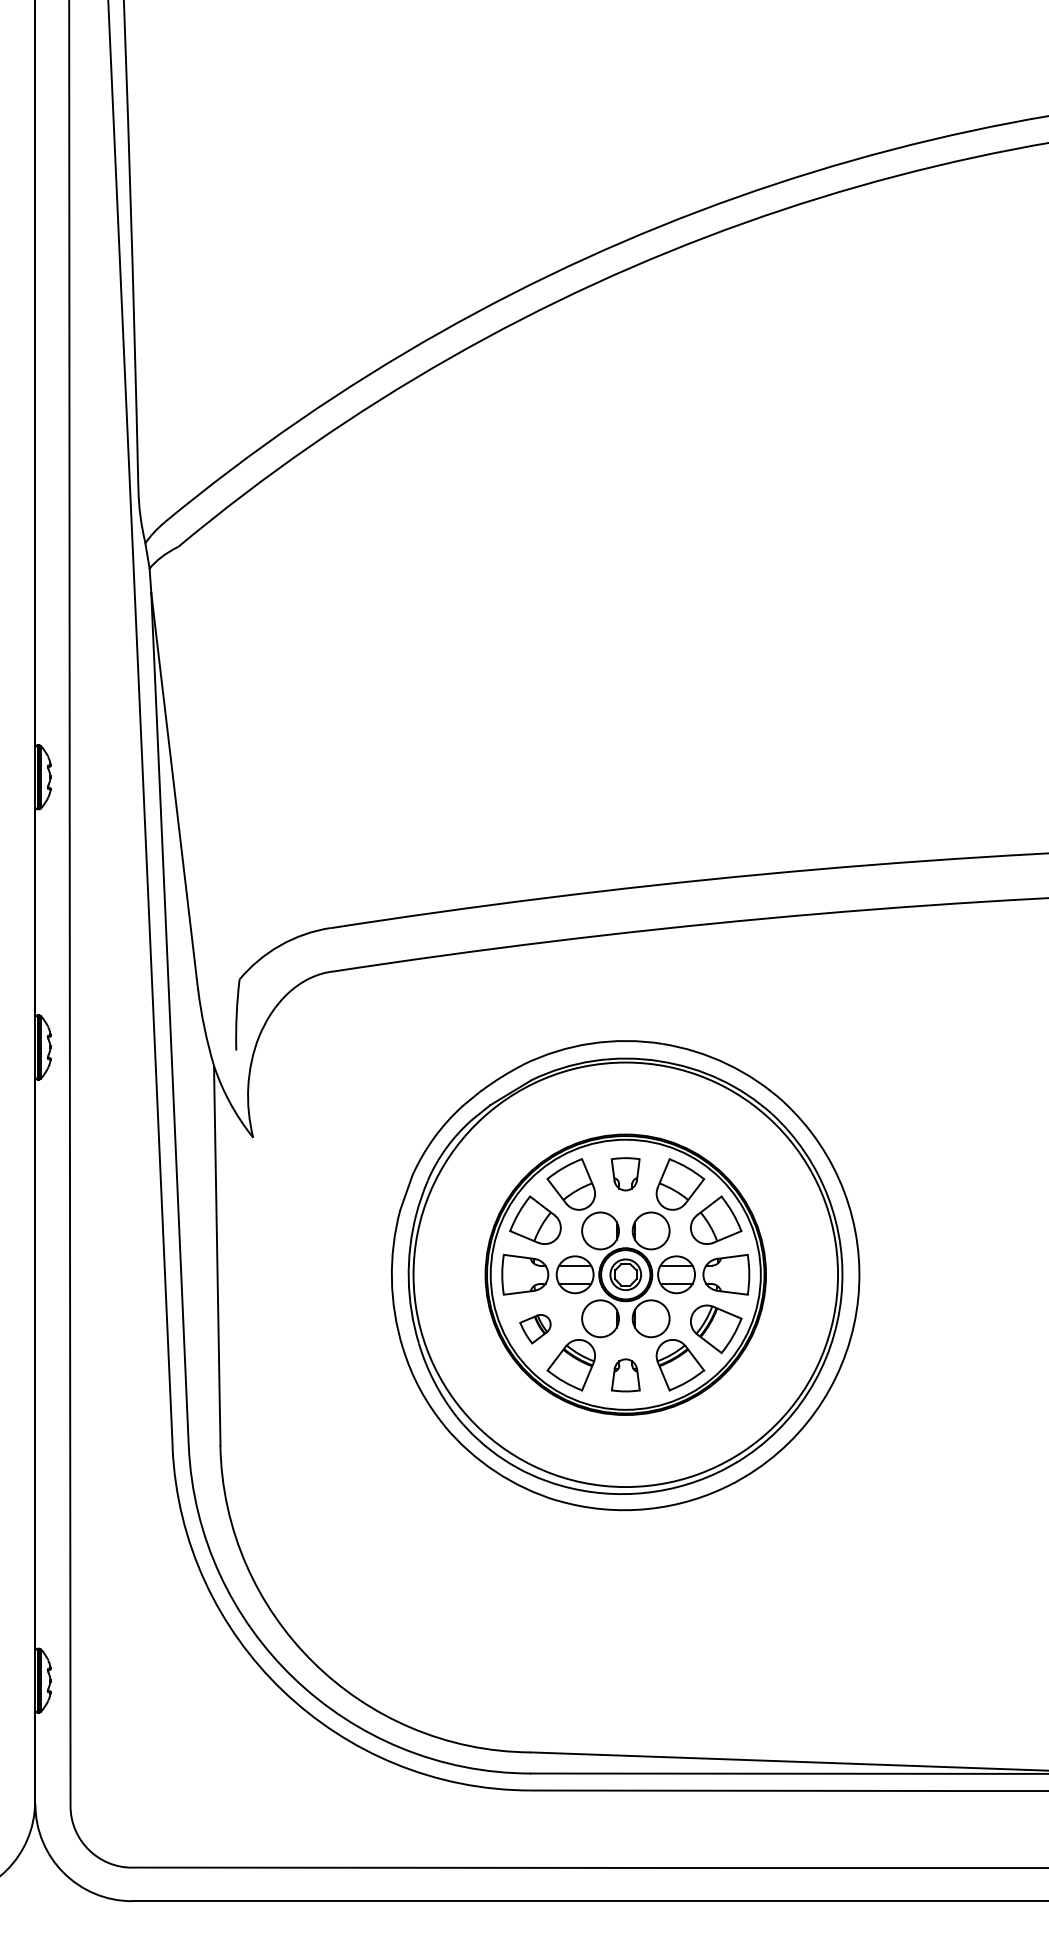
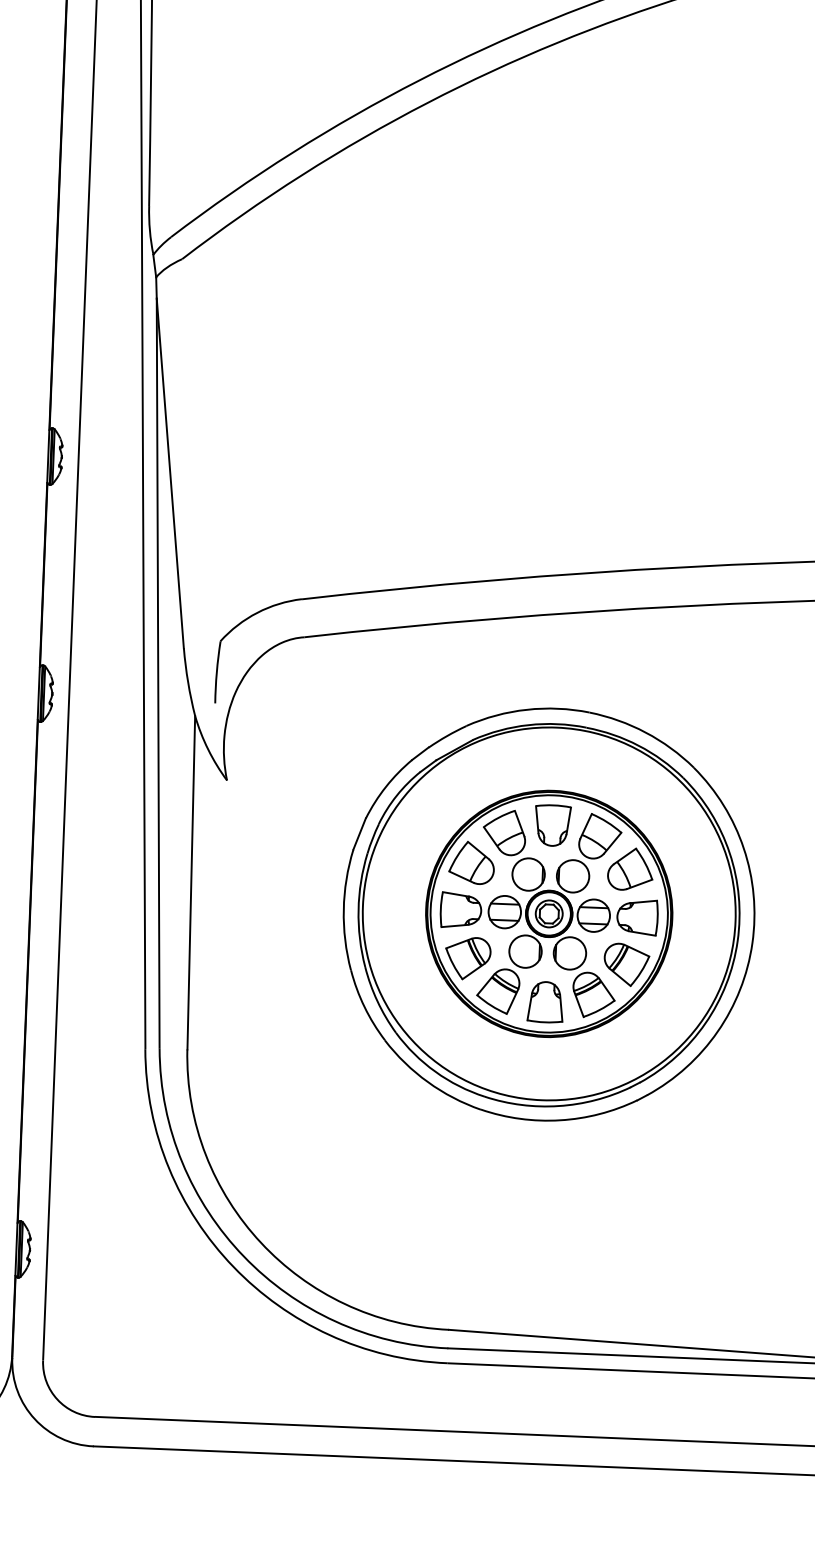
part: (625, 1174) -> (552, 825), size x1.43
part: (535, 1328) -> (468, 957), size x1.67
part: (625, 1375) -> (545, 1002), size x1.43

